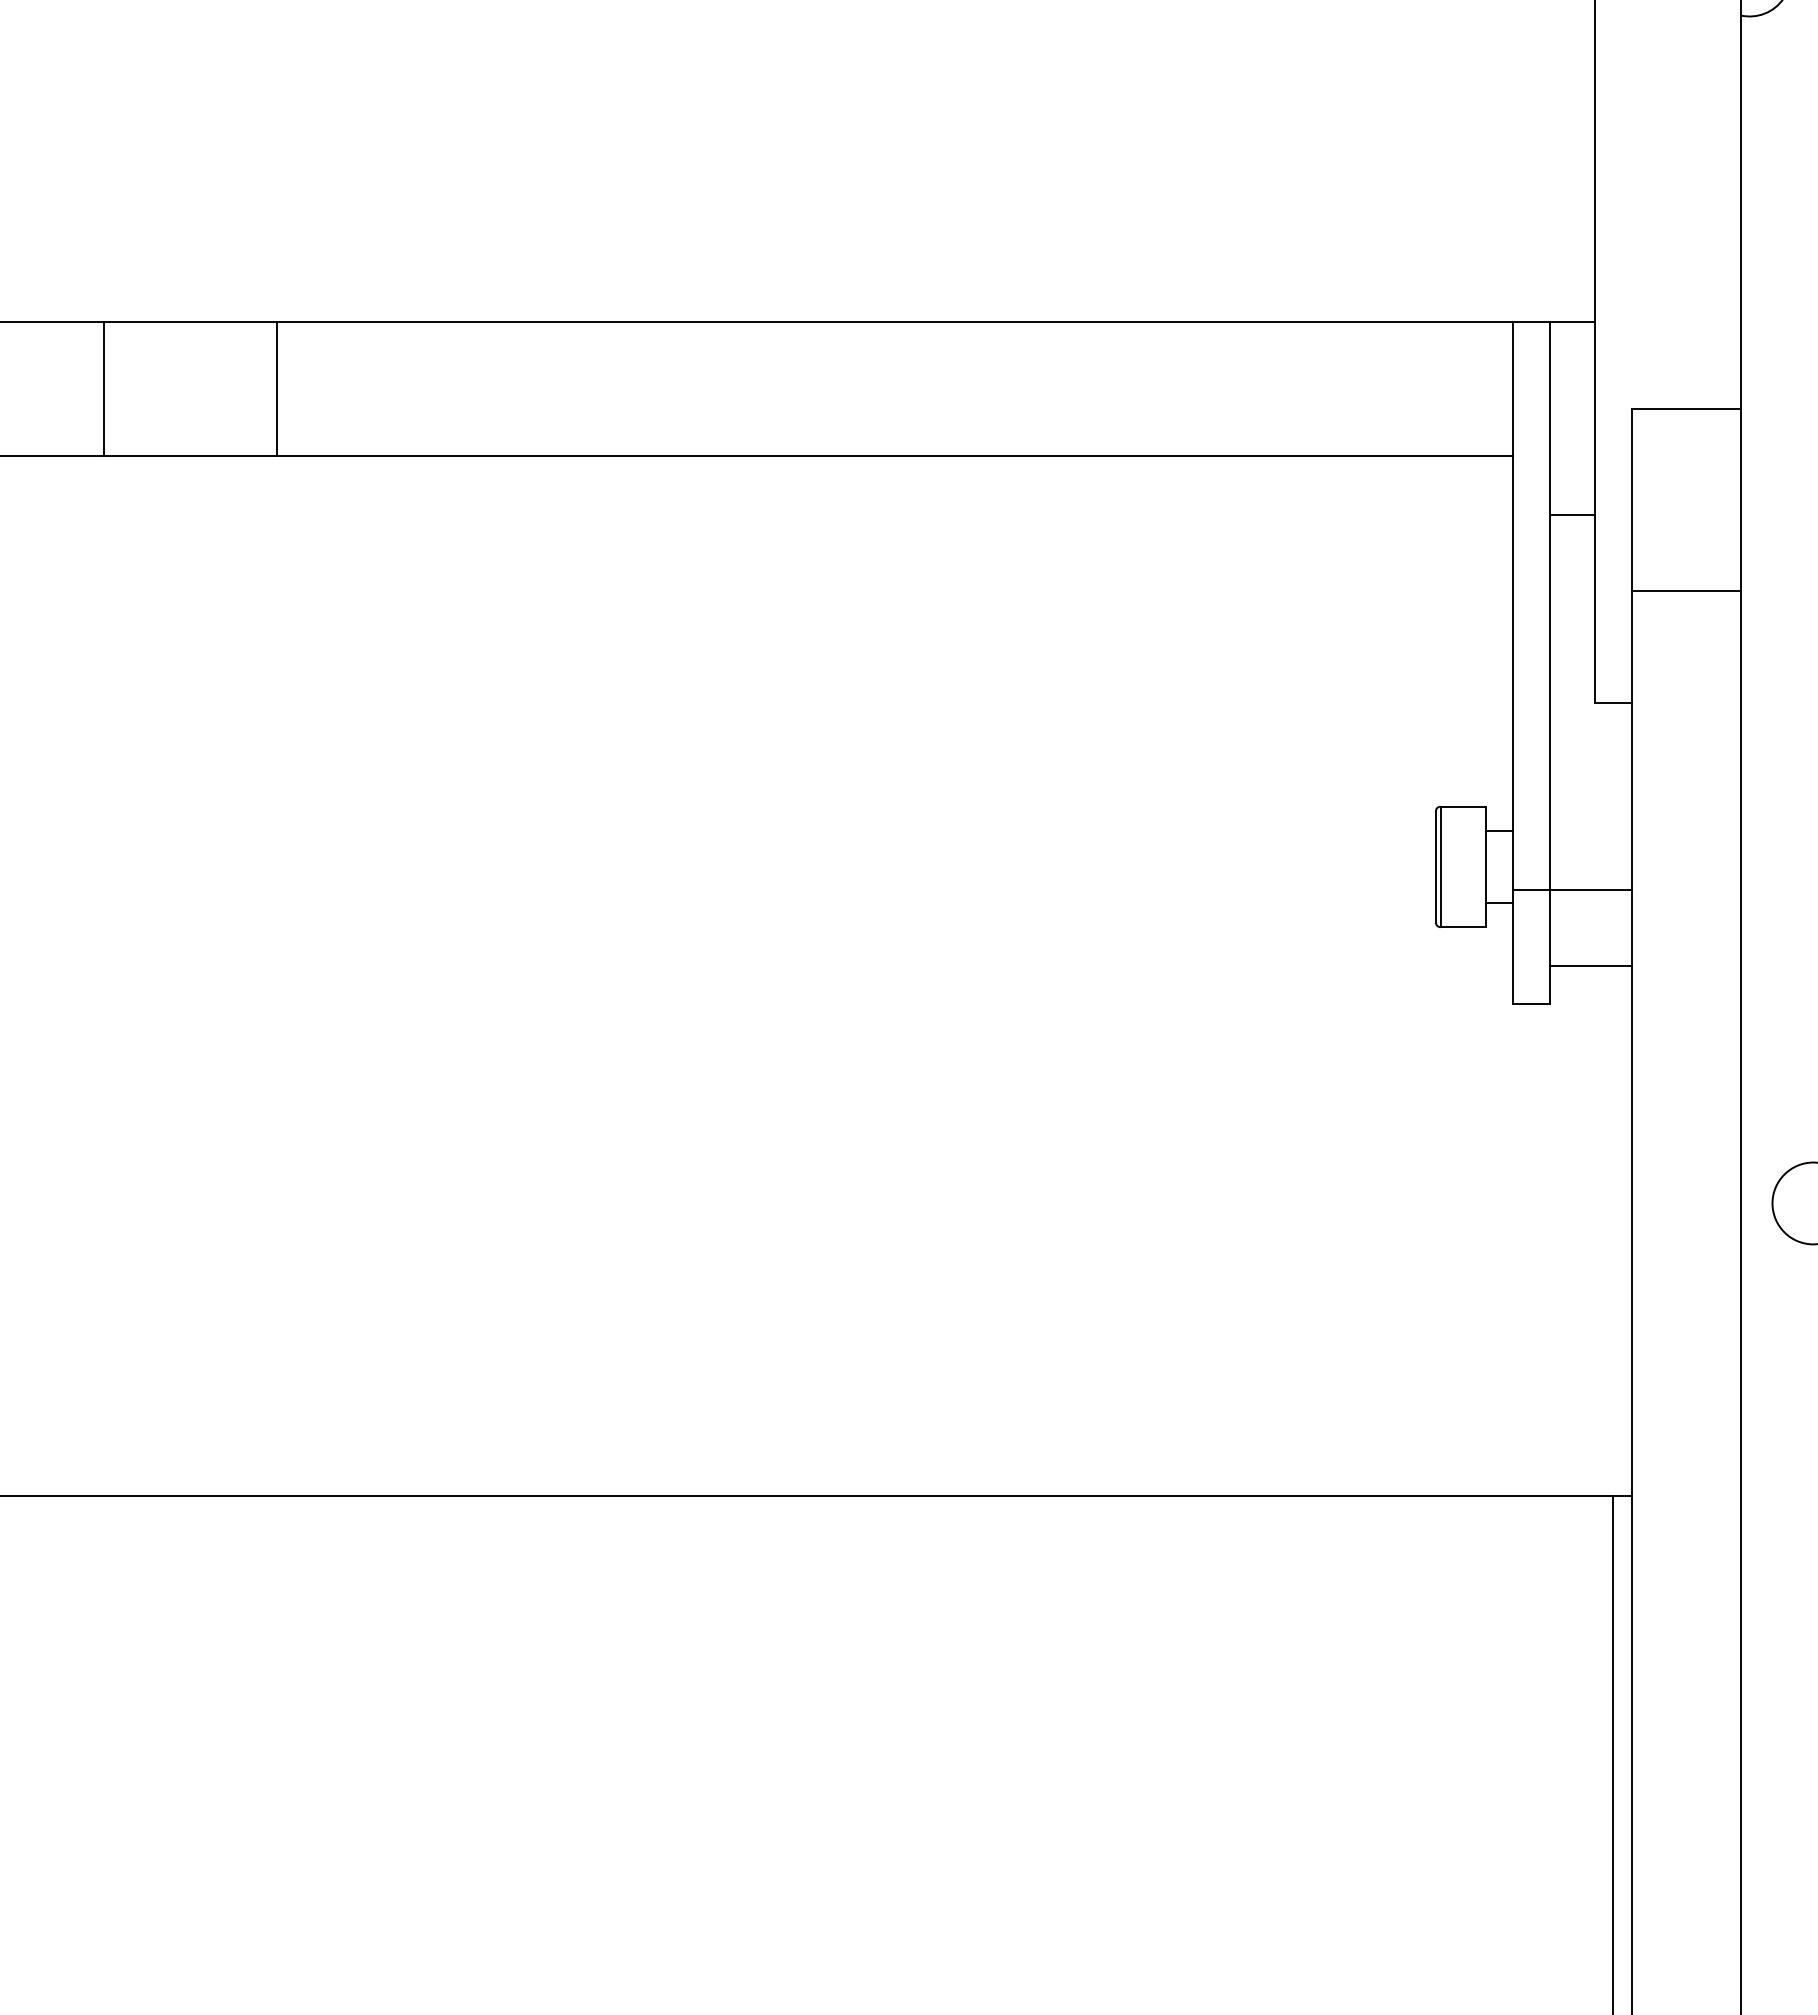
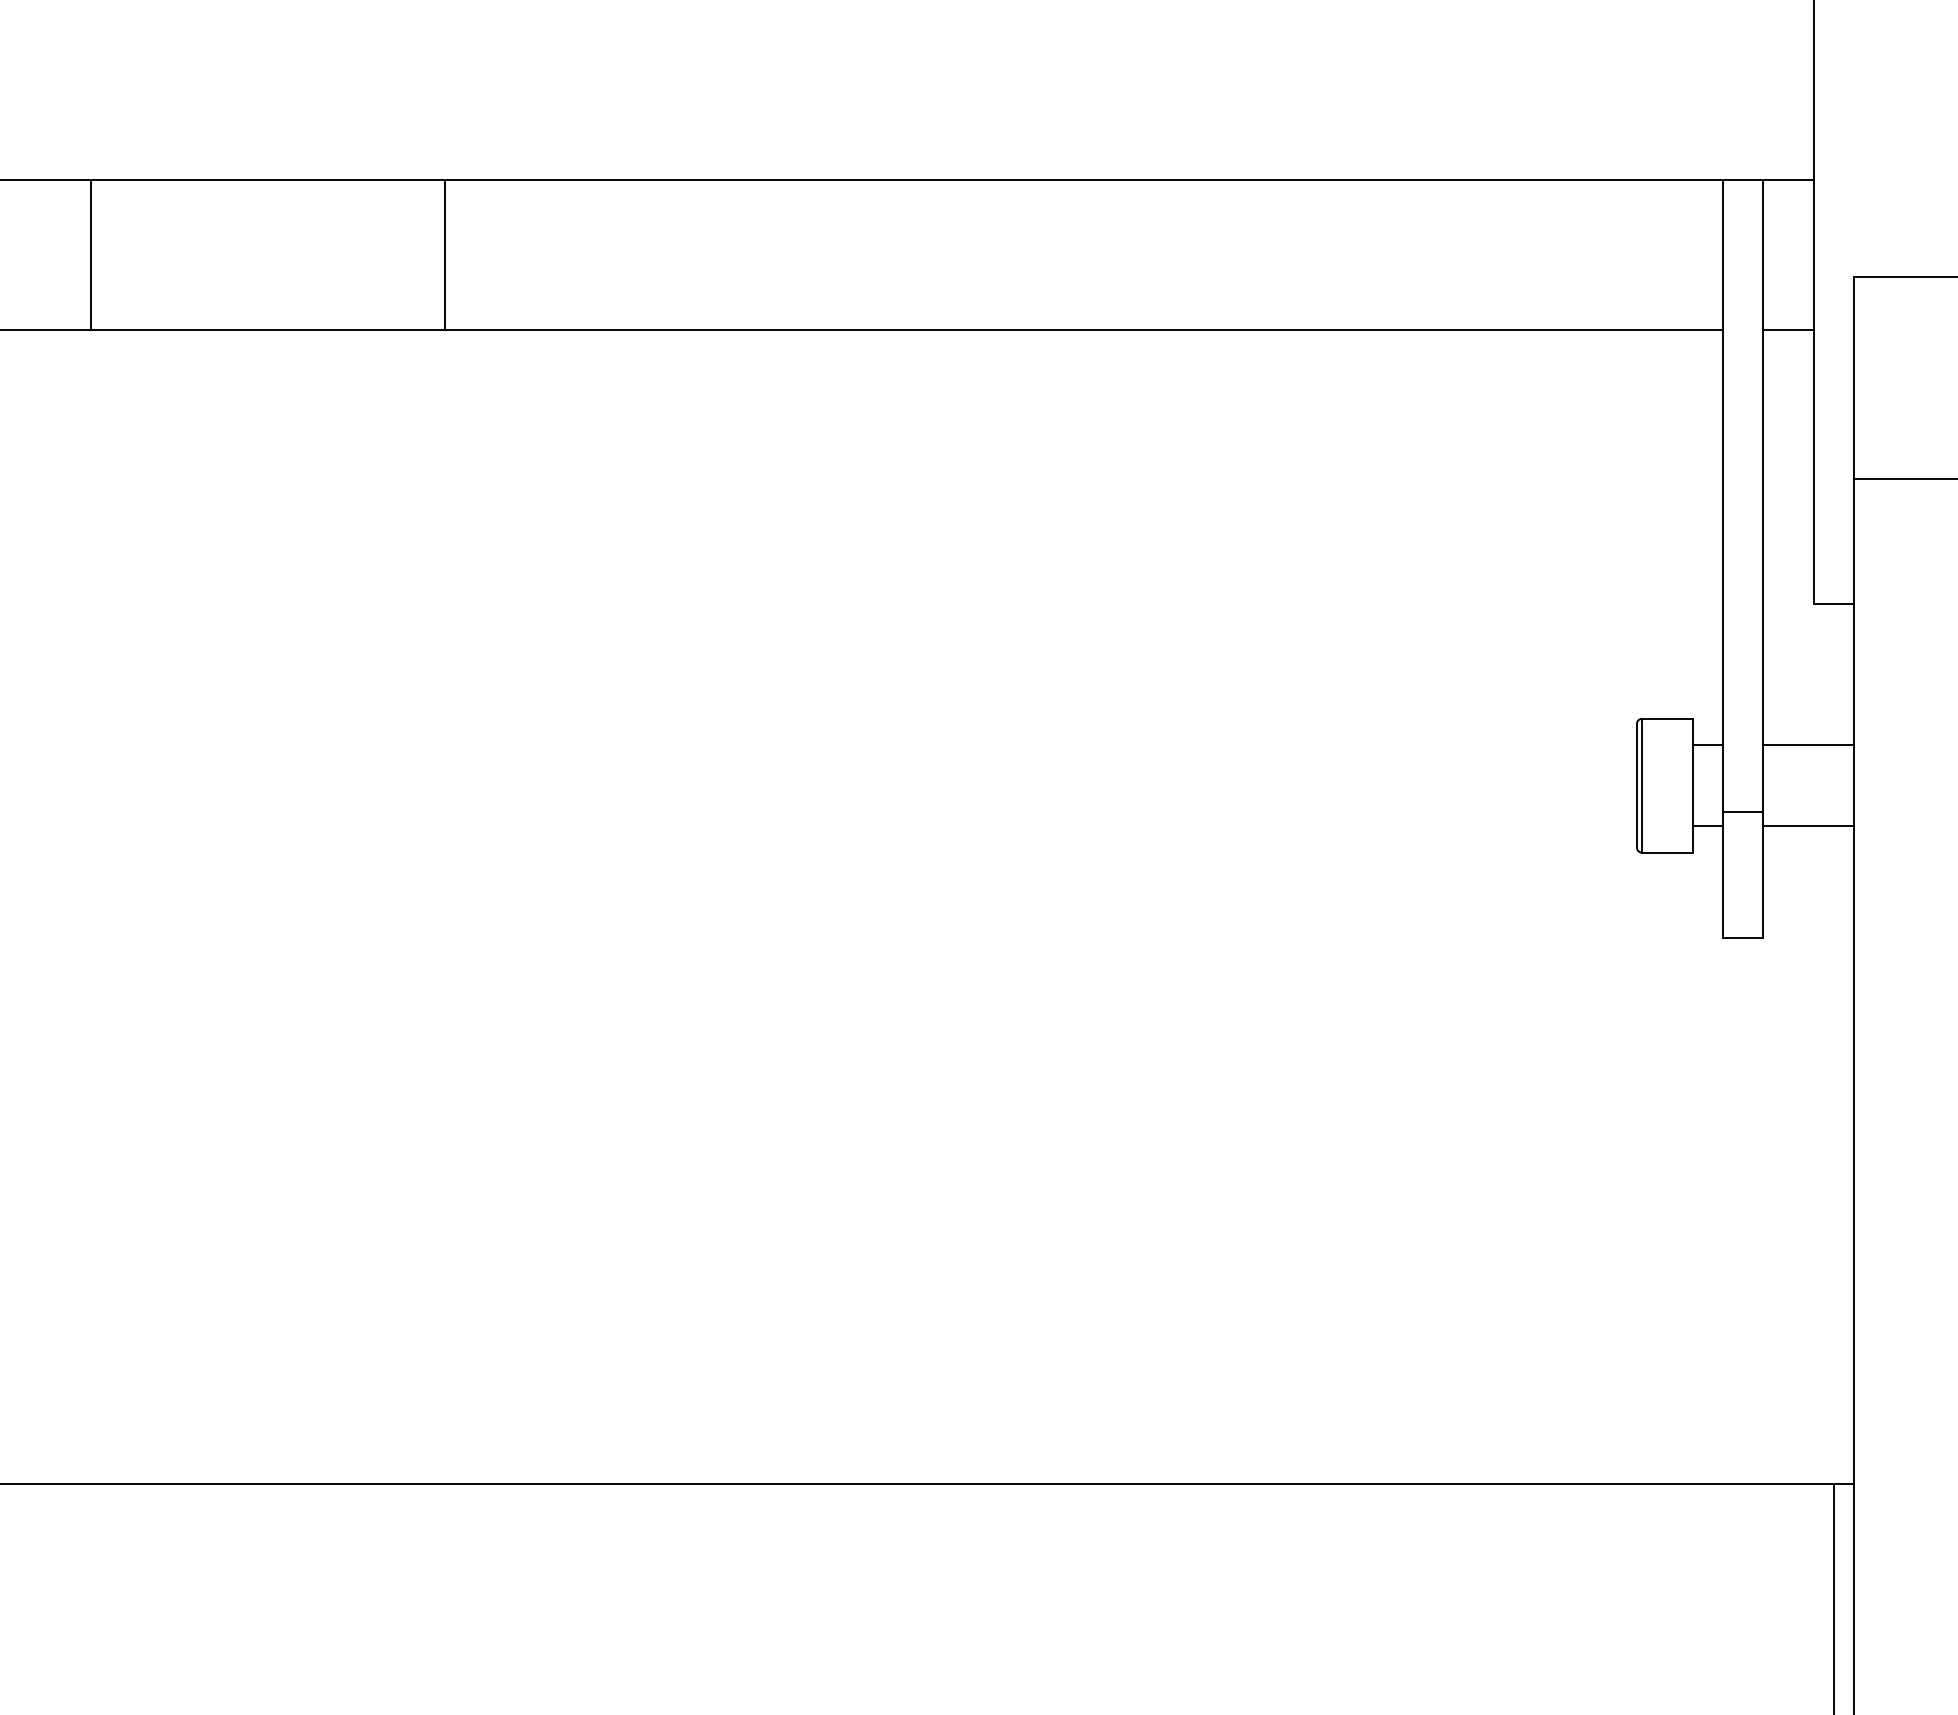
line: (104, 388) -> (91, 254), moved
line: (276, 388) -> (444, 254), moved
line: (1572, 515) -> (1788, 329), moved
line: (1590, 889) -> (1808, 745), moved
line: (1590, 966) -> (1808, 826), moved

